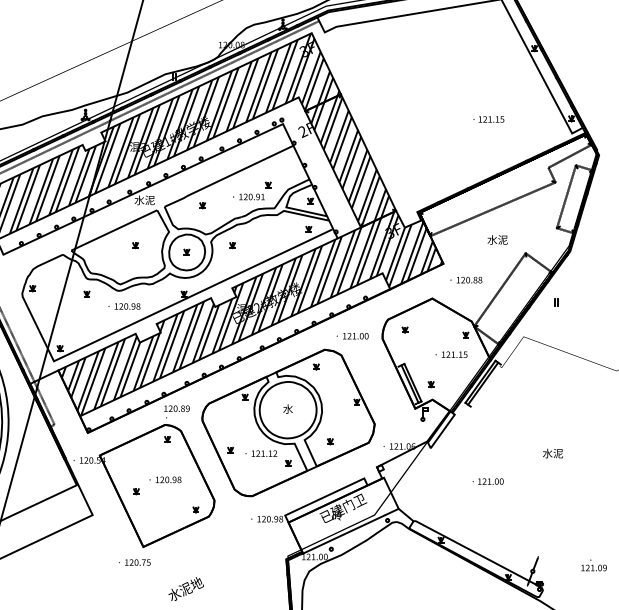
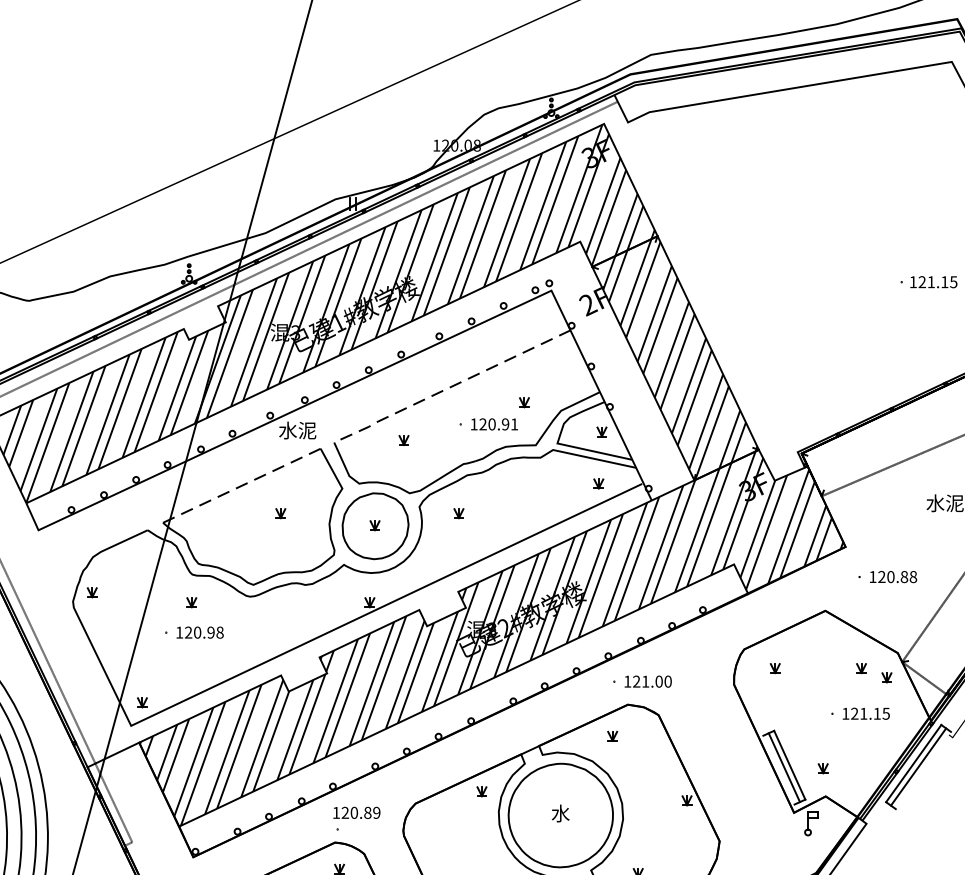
line: (227, 176) -> (449, 386), solid -> dashed
line: (113, 230) -> (240, 485), solid -> dashed
text: (124, 306) -> (194, 632), moved
part: (451, 329) -> (860, 667), added
text: (352, 336) -> (642, 682), moved

